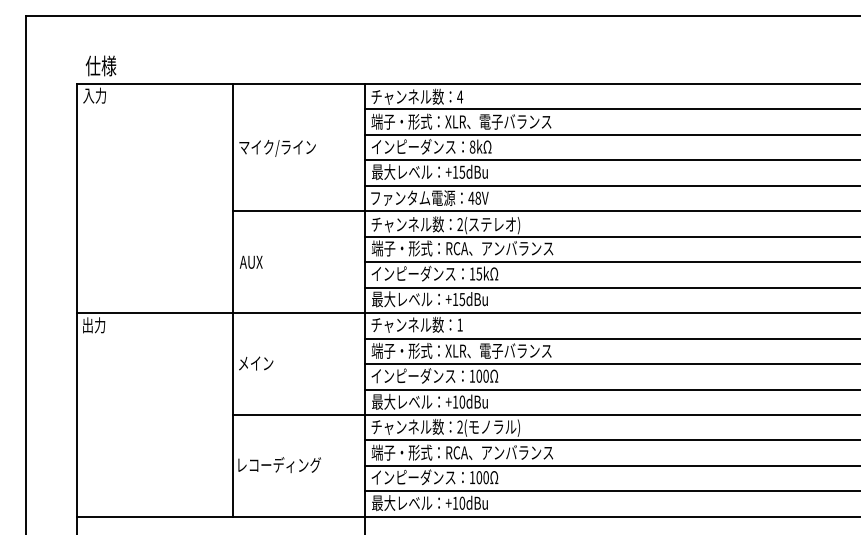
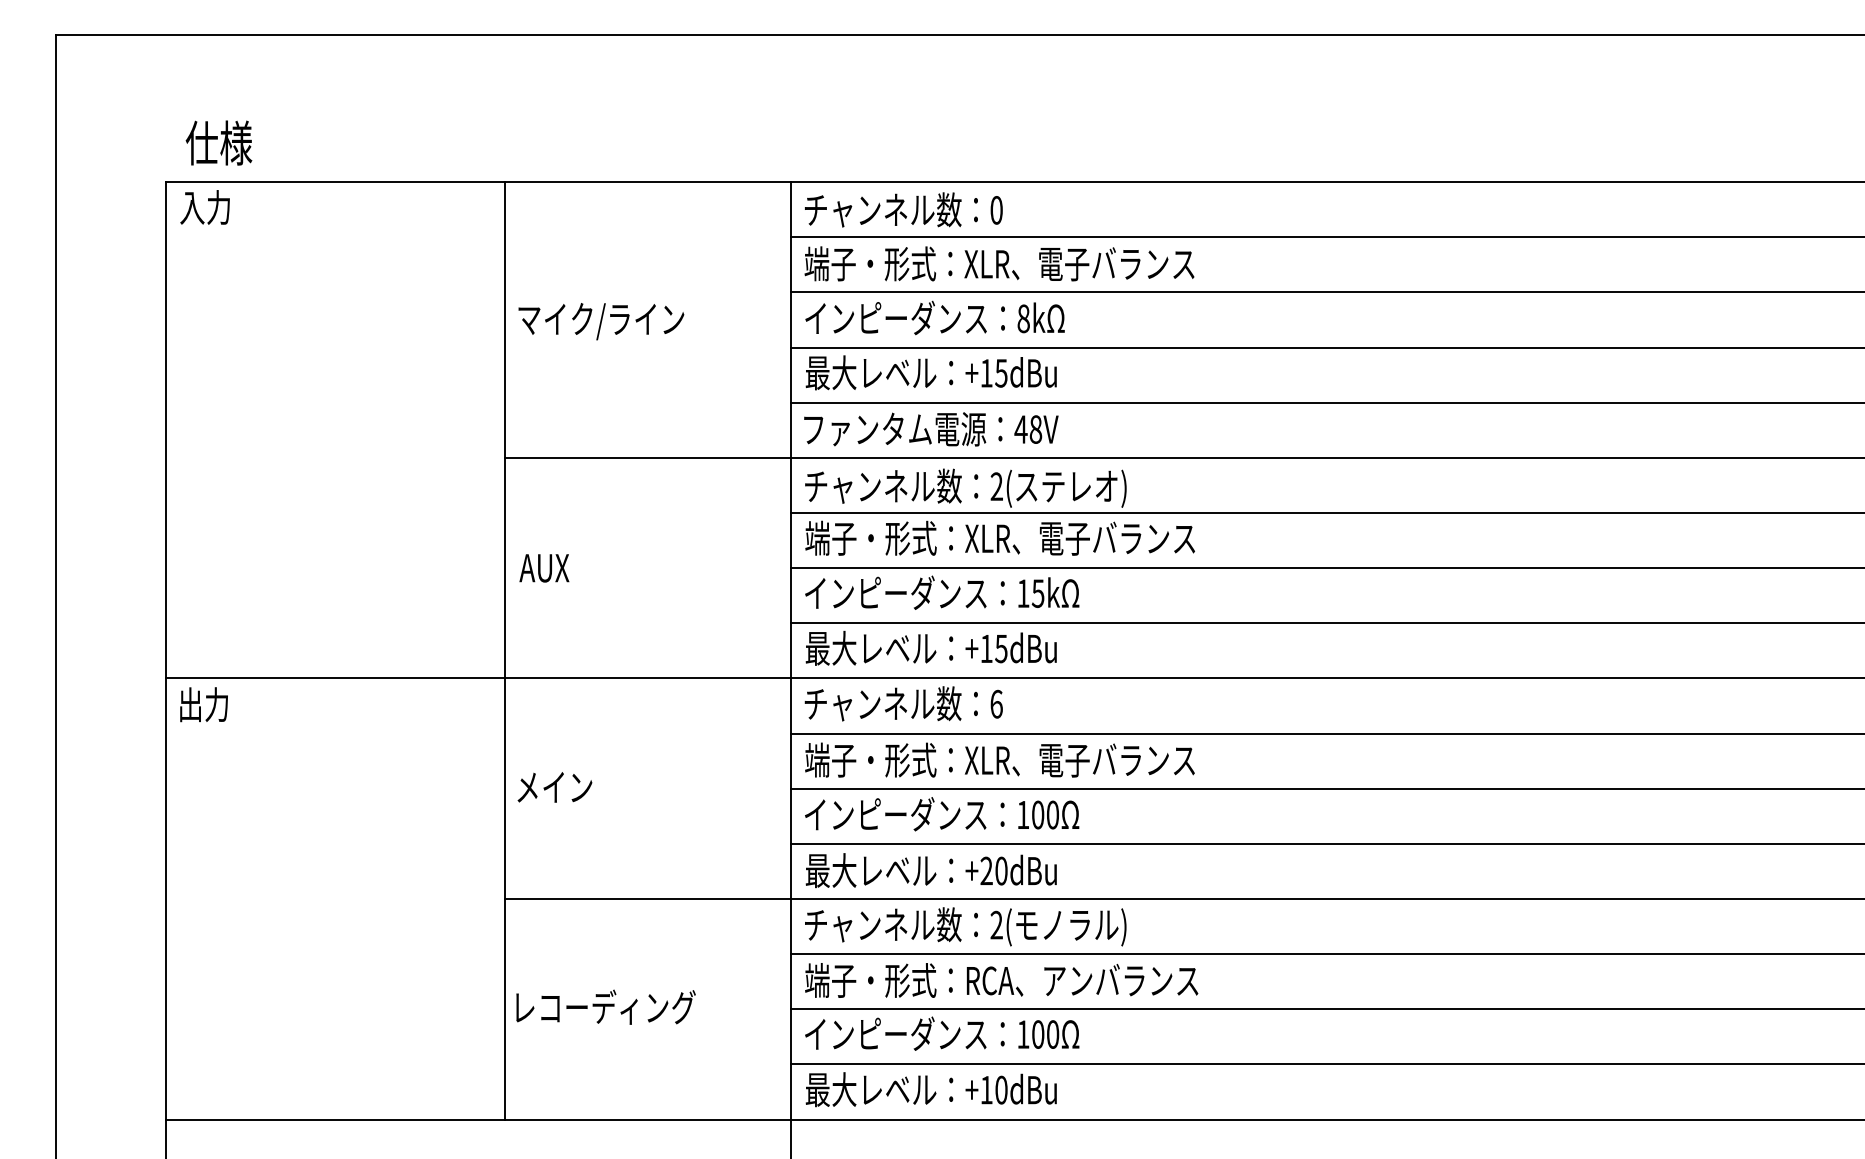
text: (460, 96) -> (997, 209), 4 -> 0
text: (499, 248) -> (1081, 538), 端子・形式：RCA、アンバランス -> 端子・形式：XLR、電子バランス
text: (459, 324) -> (995, 702), 1 -> 6
text: (455, 401) -> (986, 869), +10dBu -> +20dBu

